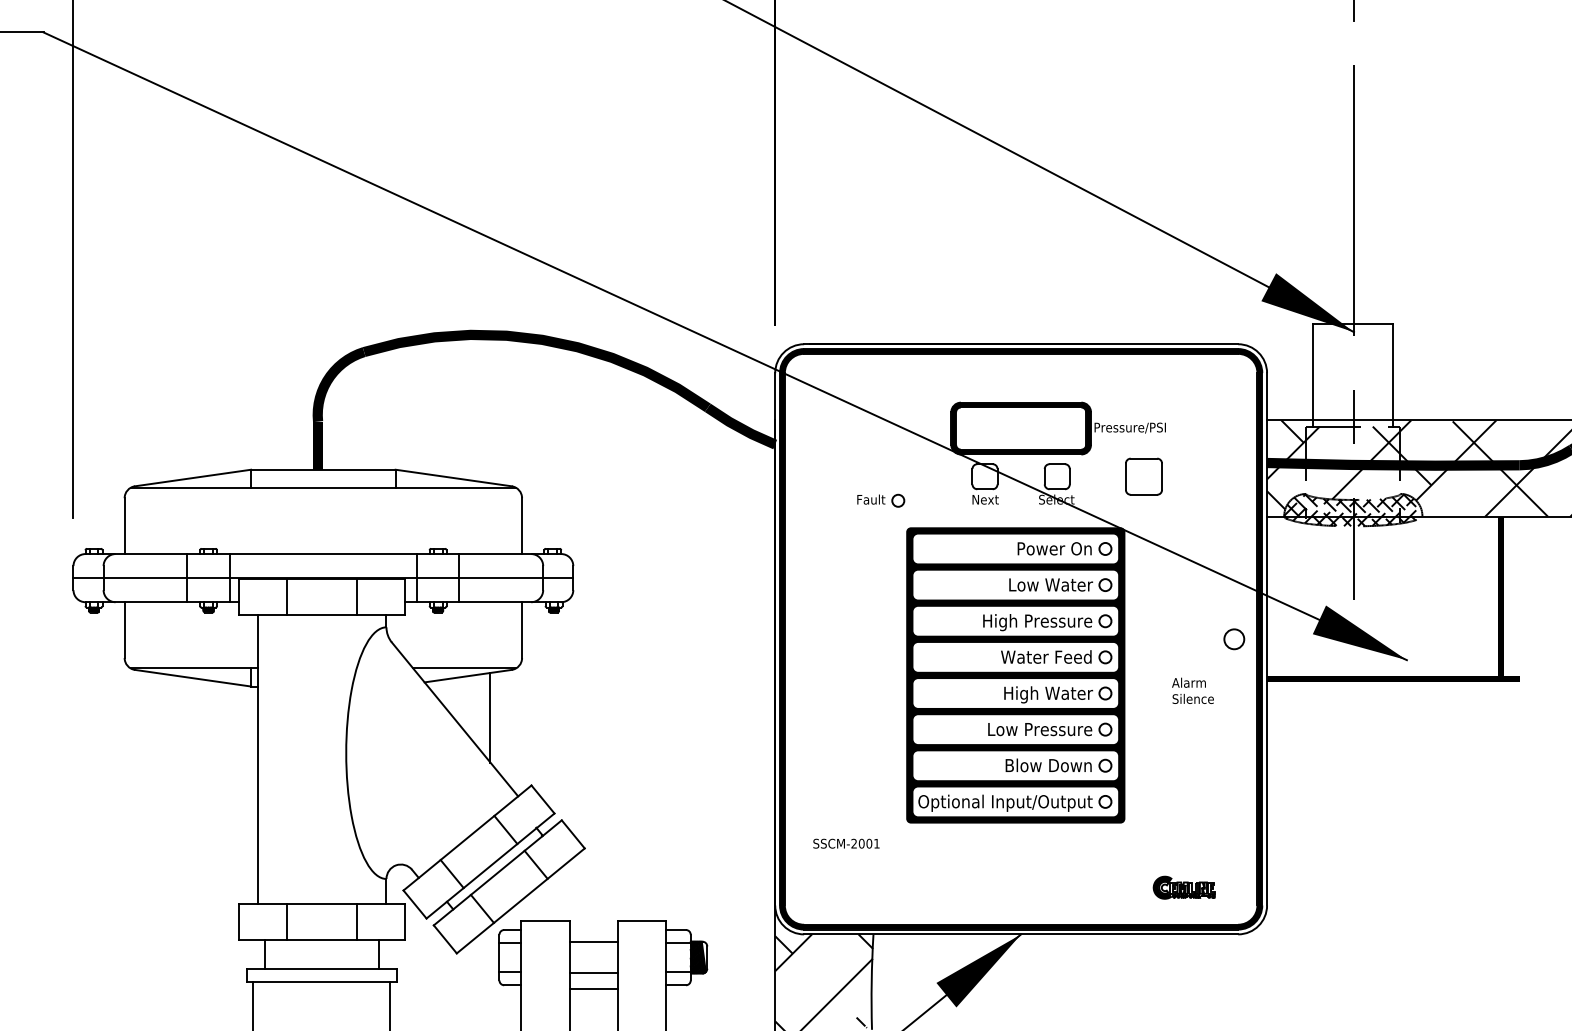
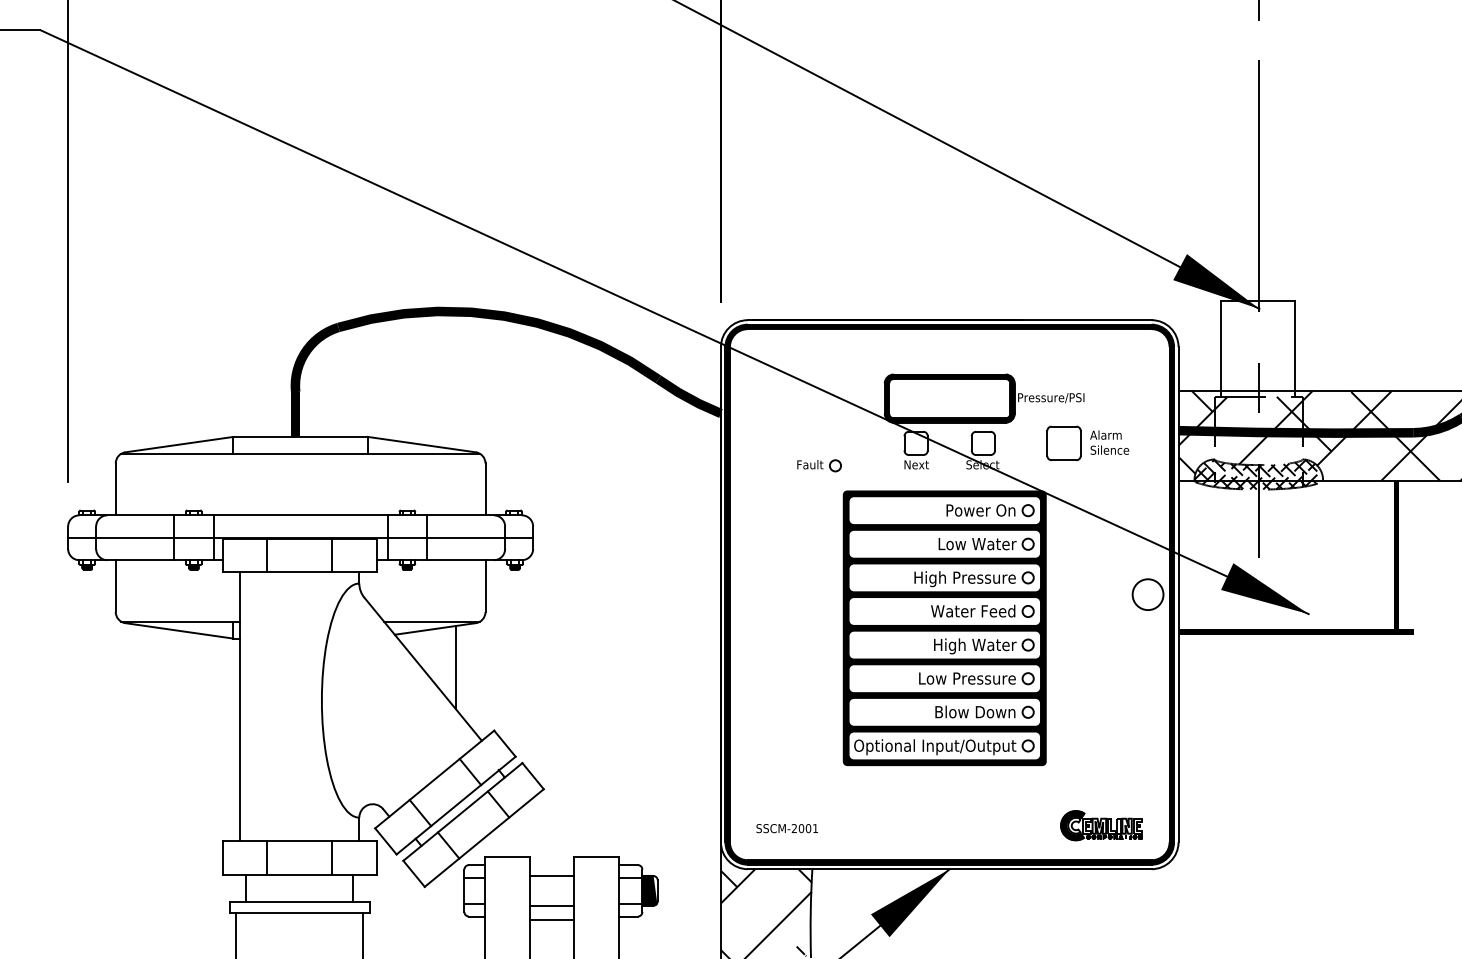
circle: (1233, 638) -> (1147, 593), size x1.67
text: (1192, 690) -> (1109, 442), moved
text: (846, 843) -> (787, 828), moved
part: (1183, 887) -> (1100, 825), size x1.43

